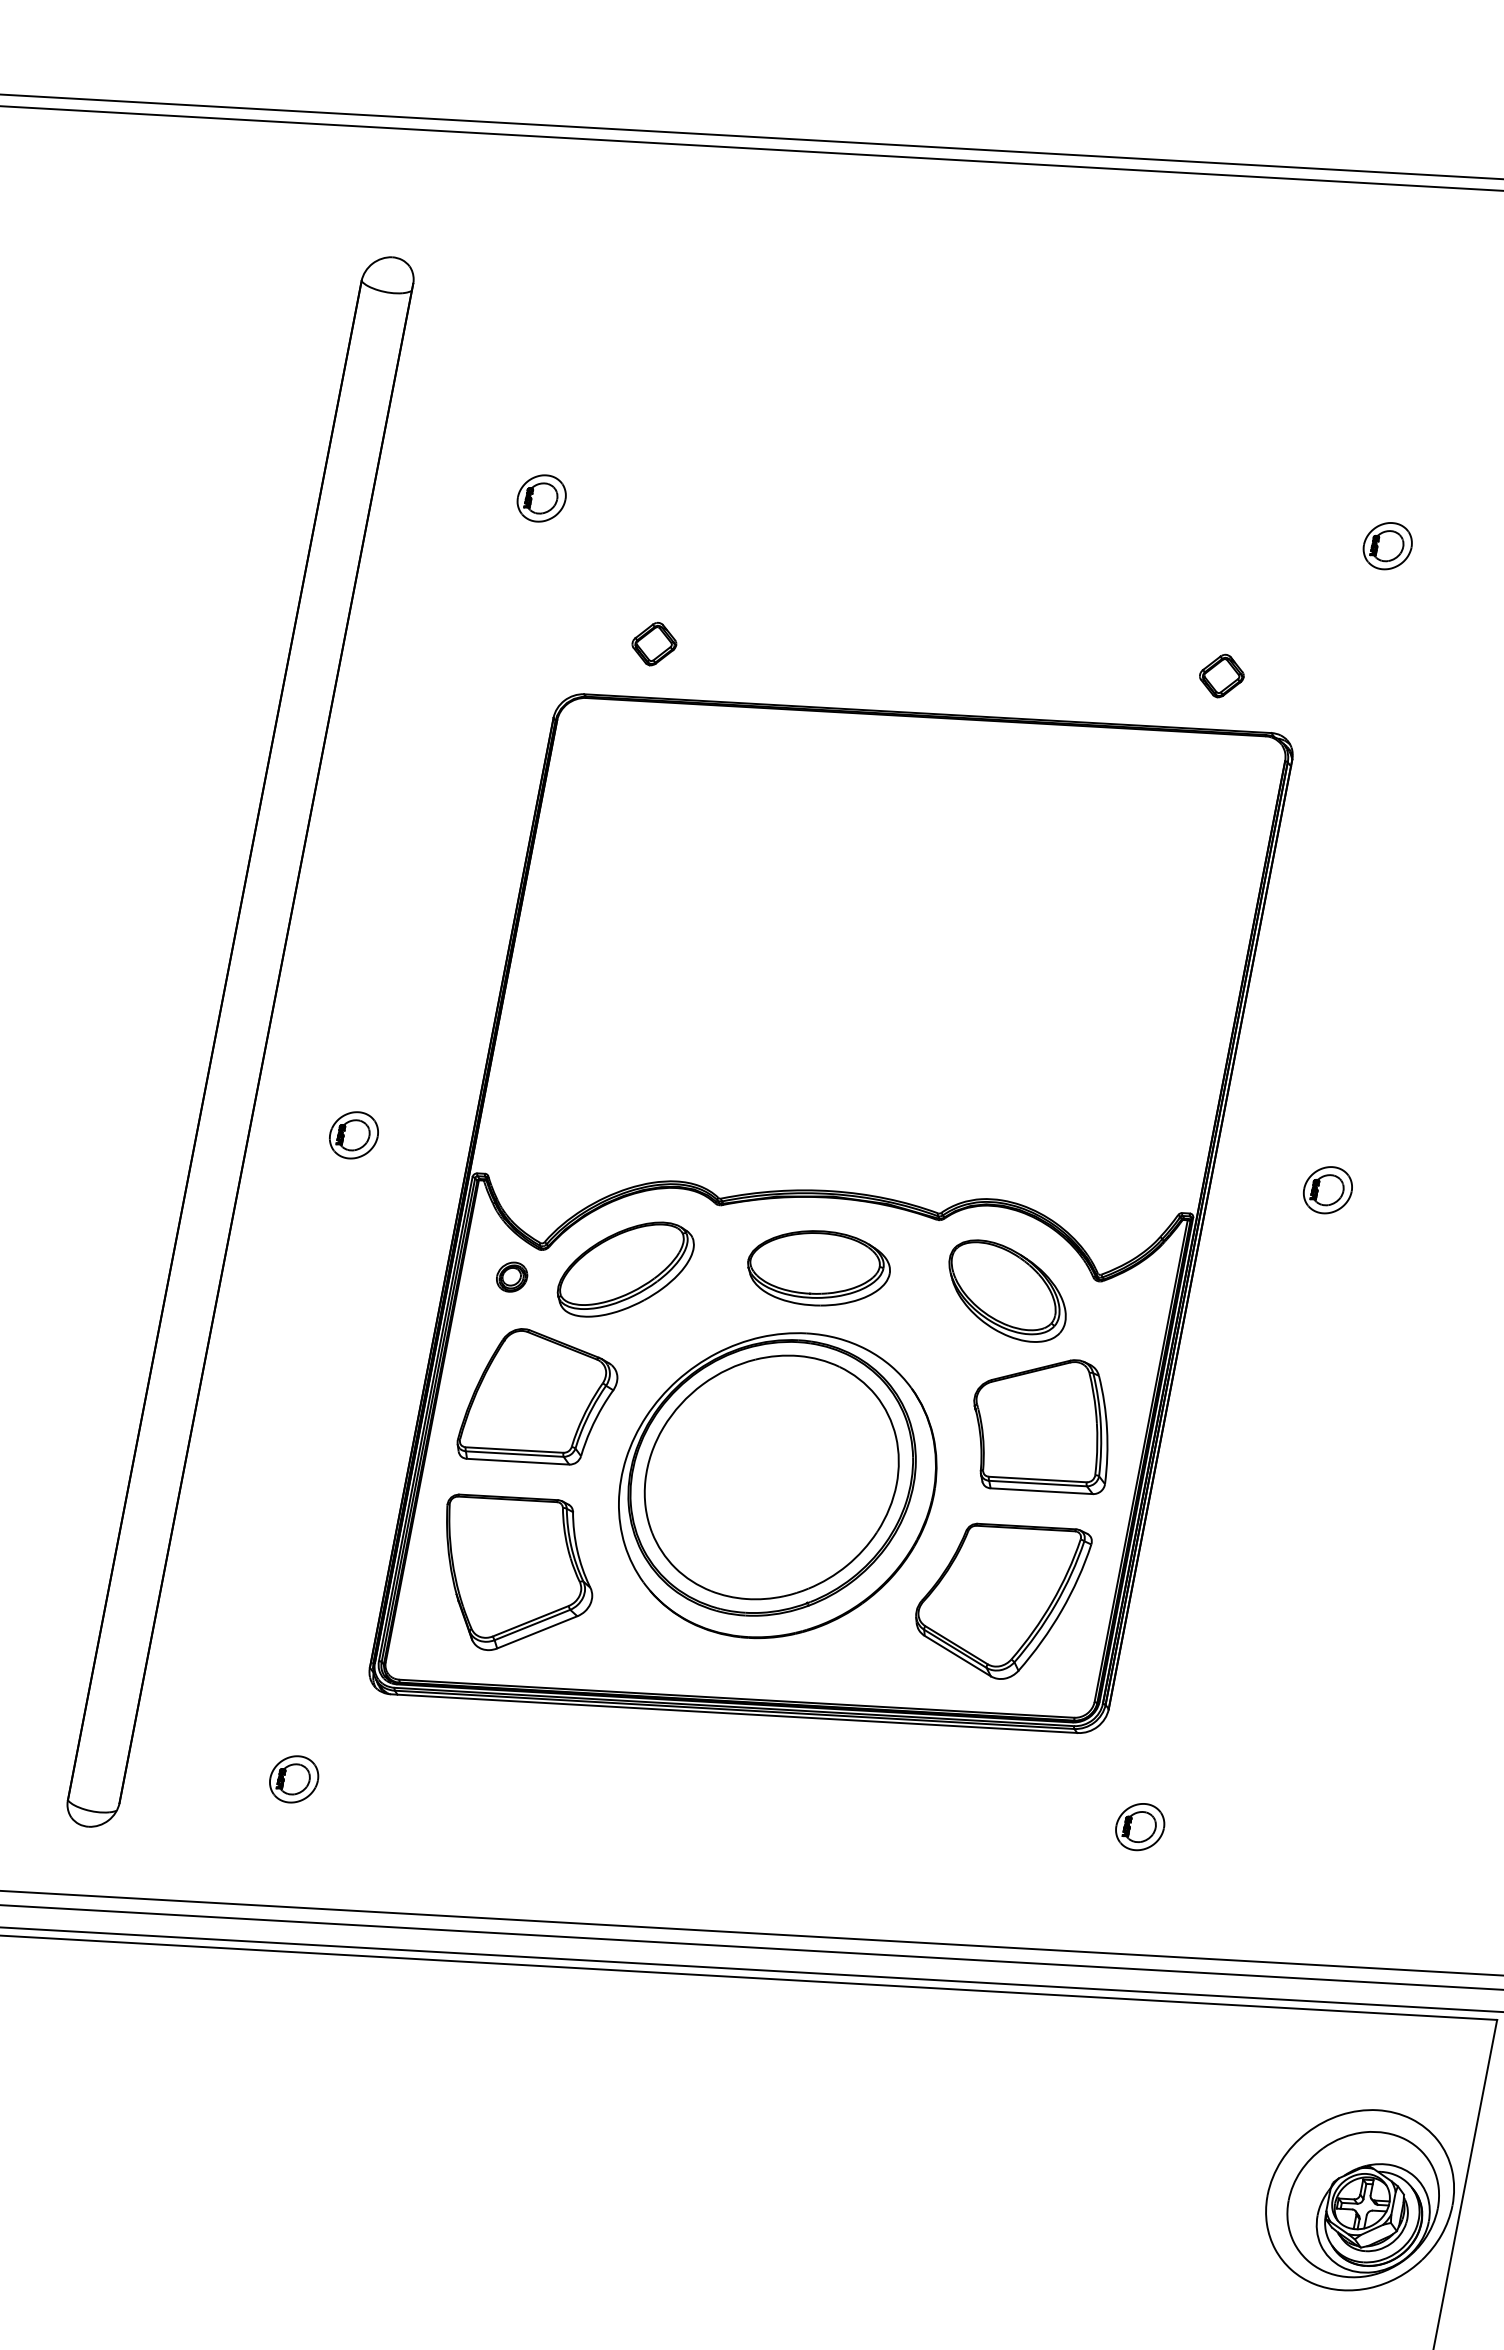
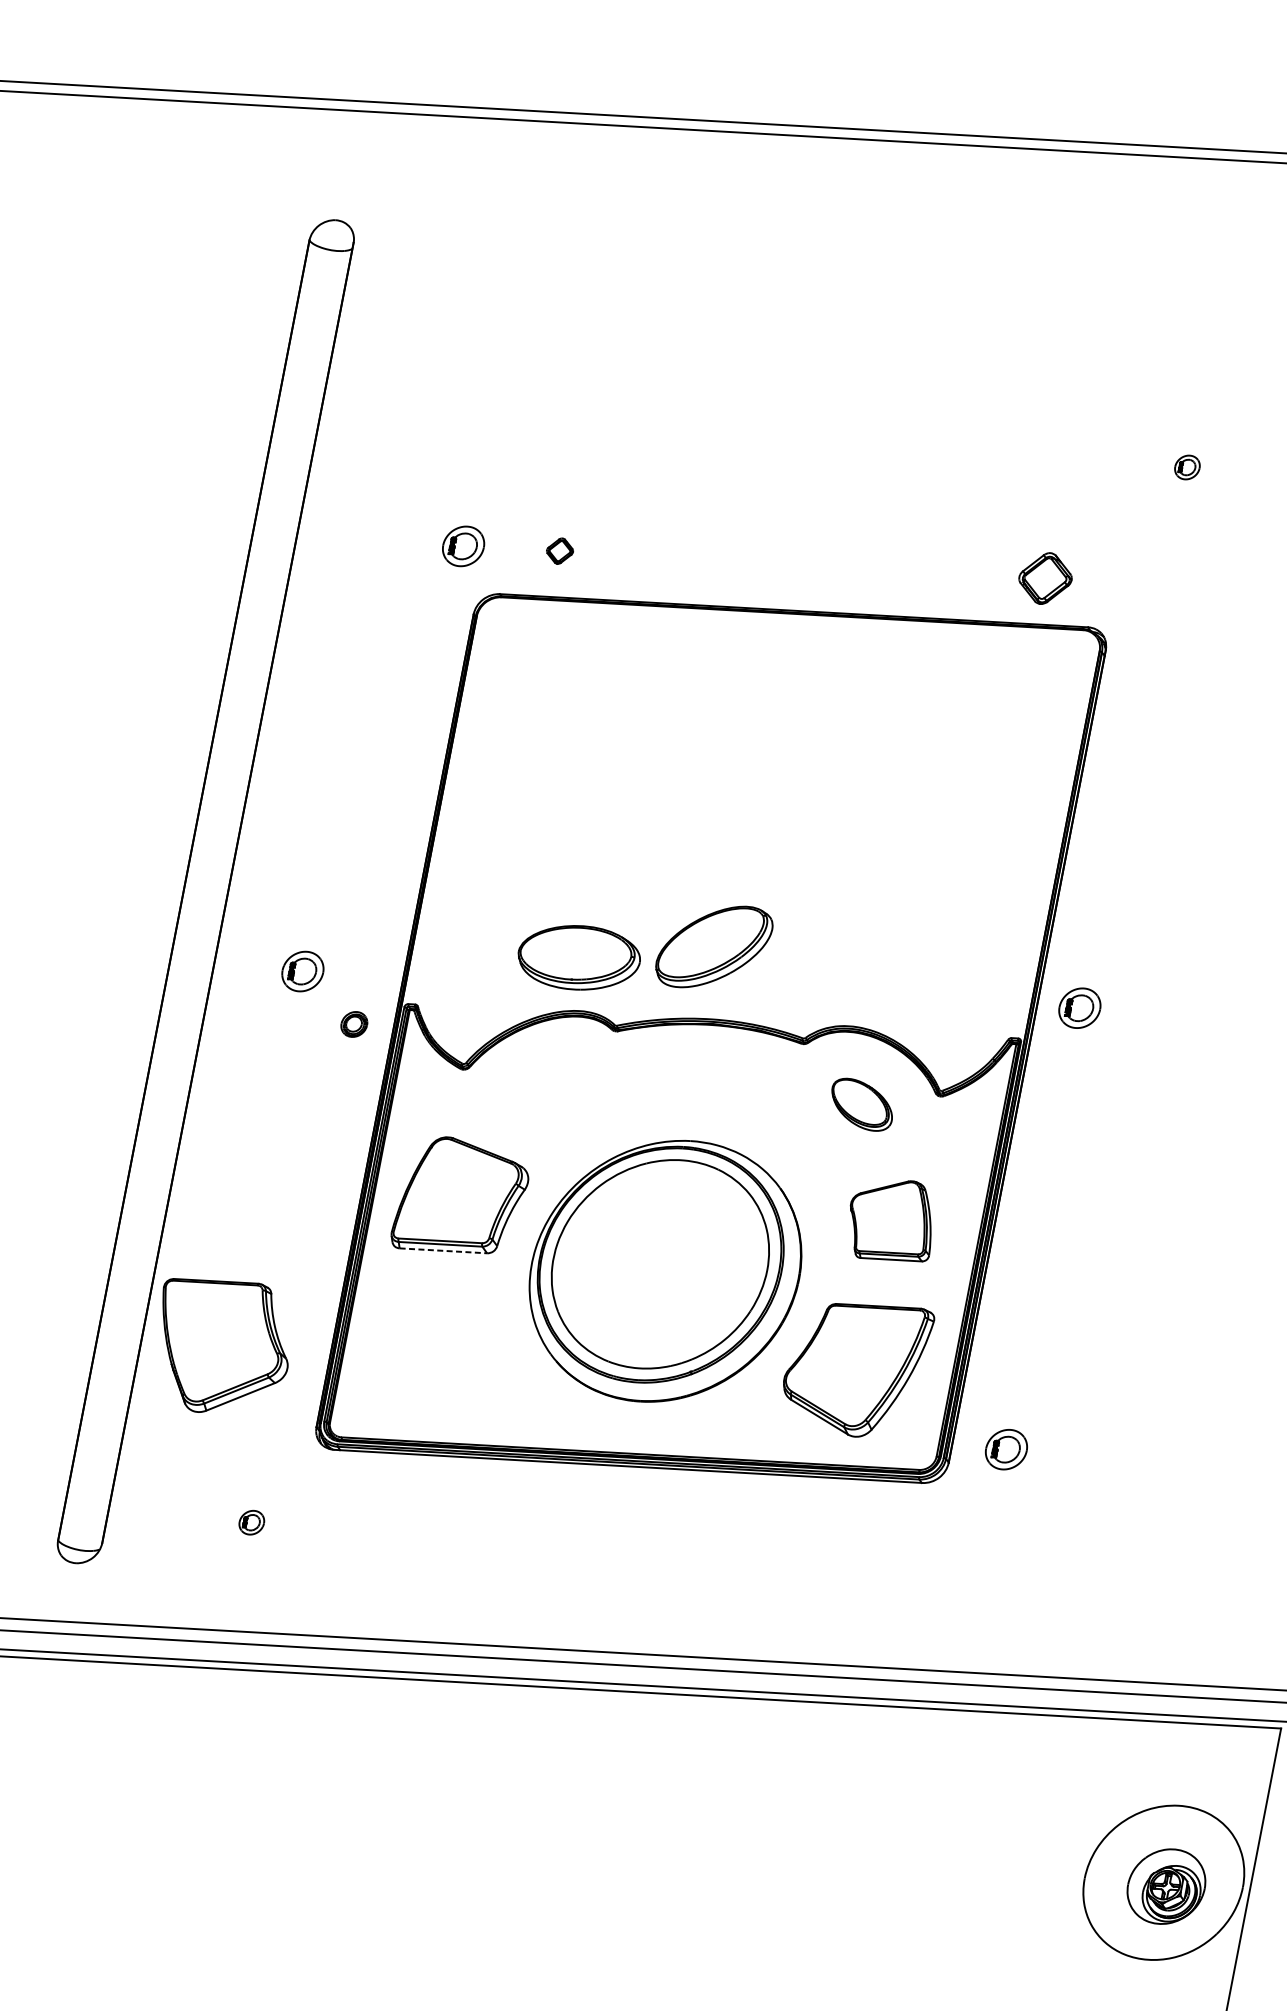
part: (541, 498) -> (463, 546), moved
part: (1387, 546) -> (1187, 467), size x0.6
part: (654, 643) -> (560, 550), size x0.7
part: (1221, 675) -> (1045, 578), size x1.4
part: (1327, 1190) -> (1079, 1008), moved
part: (818, 1268) -> (578, 958), moved
part: (625, 1269) -> (714, 946), moved
part: (512, 1276) -> (354, 1023), moved
part: (1007, 1290) -> (862, 1104), size x0.6
part: (1040, 1427) -> (890, 1221), size x0.7
line: (518, 1461) -> (443, 1250), solid -> dashed
part: (519, 1572) -> (225, 1345), moved
part: (294, 1779) -> (252, 1522), size x0.6
part: (1140, 1827) -> (1006, 1450), moved
part: (1362, 2204) -> (1165, 1886), size x0.6

